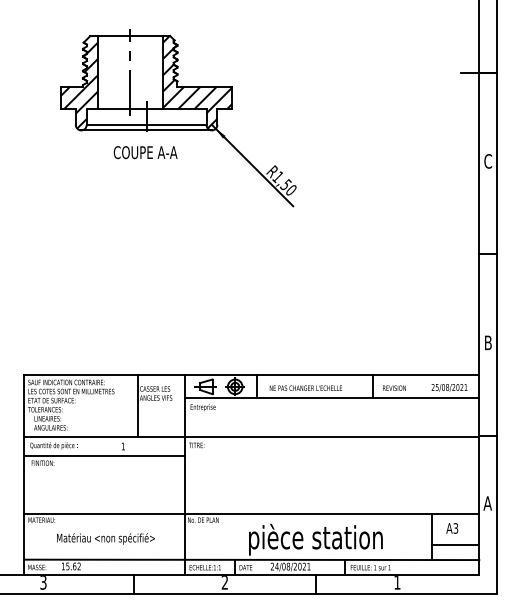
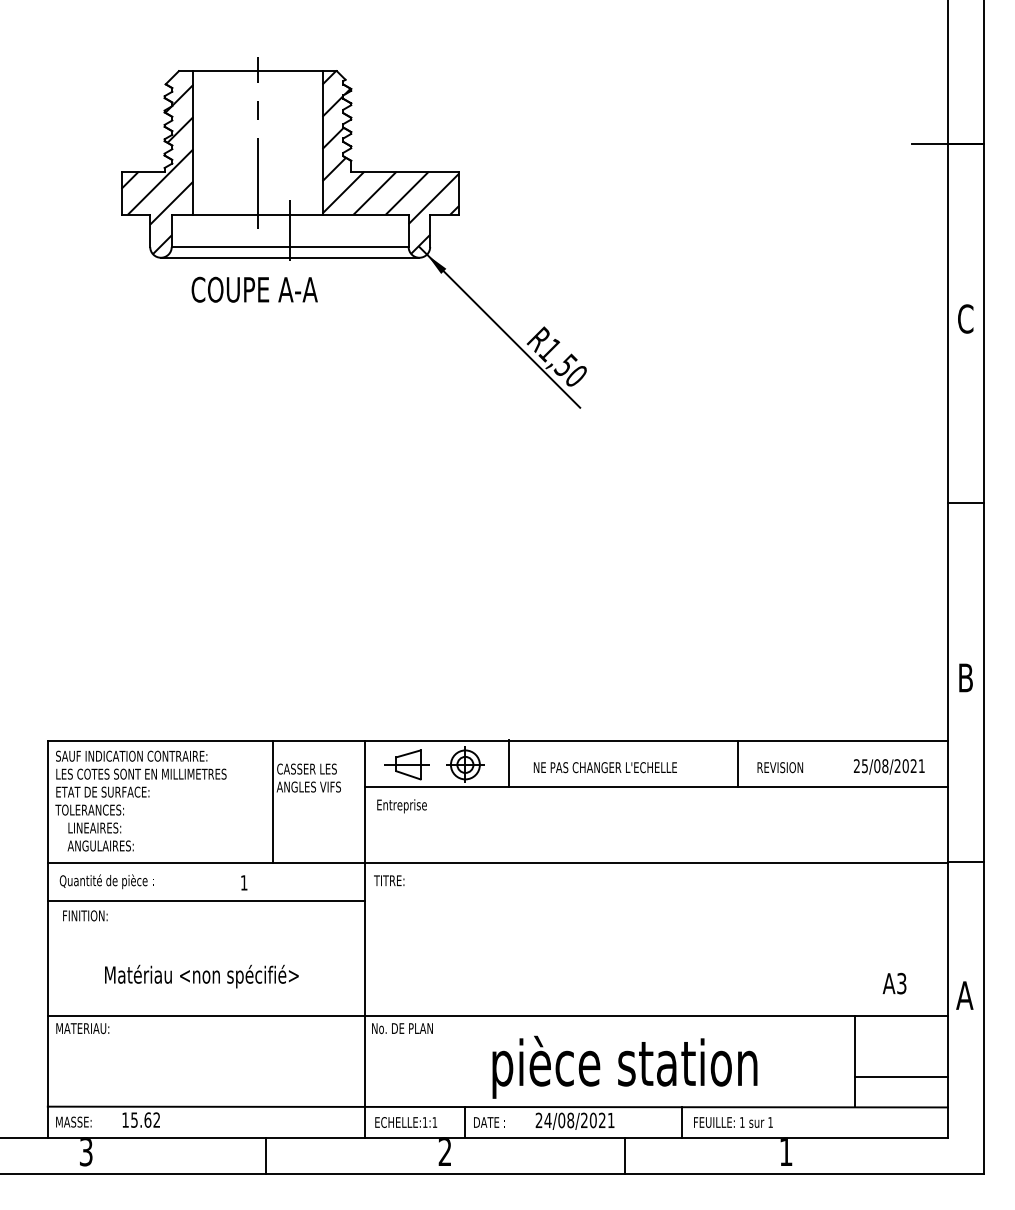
text: (145, 152) -> (254, 289), moved
text: (452, 528) -> (895, 983), moved
text: (105, 538) -> (200, 975), moved

